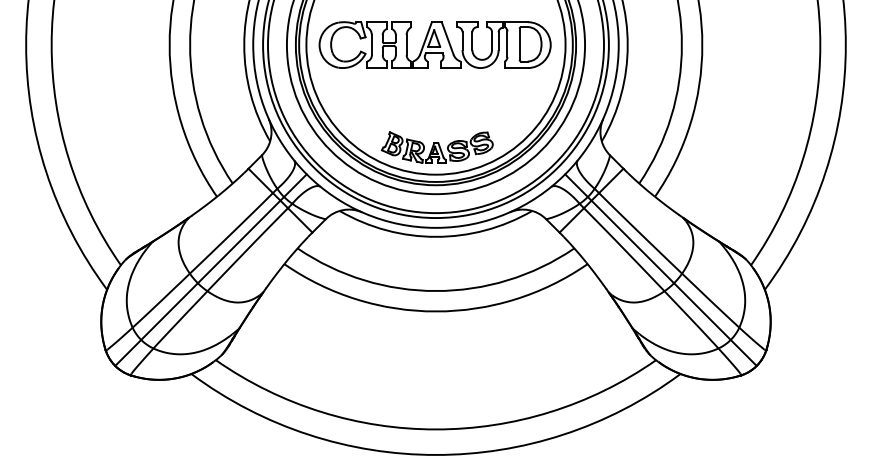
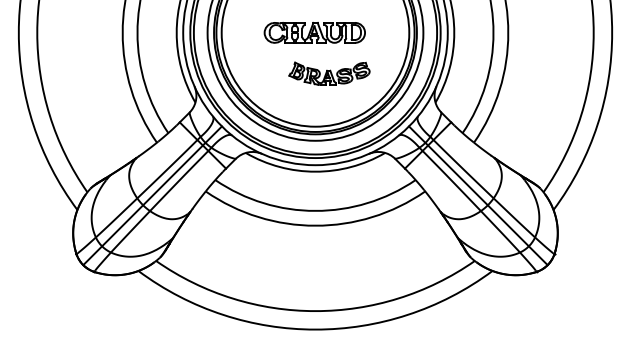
part: (434, 44) -> (314, 32), size x0.6
part: (436, 147) -> (328, 73), moved

